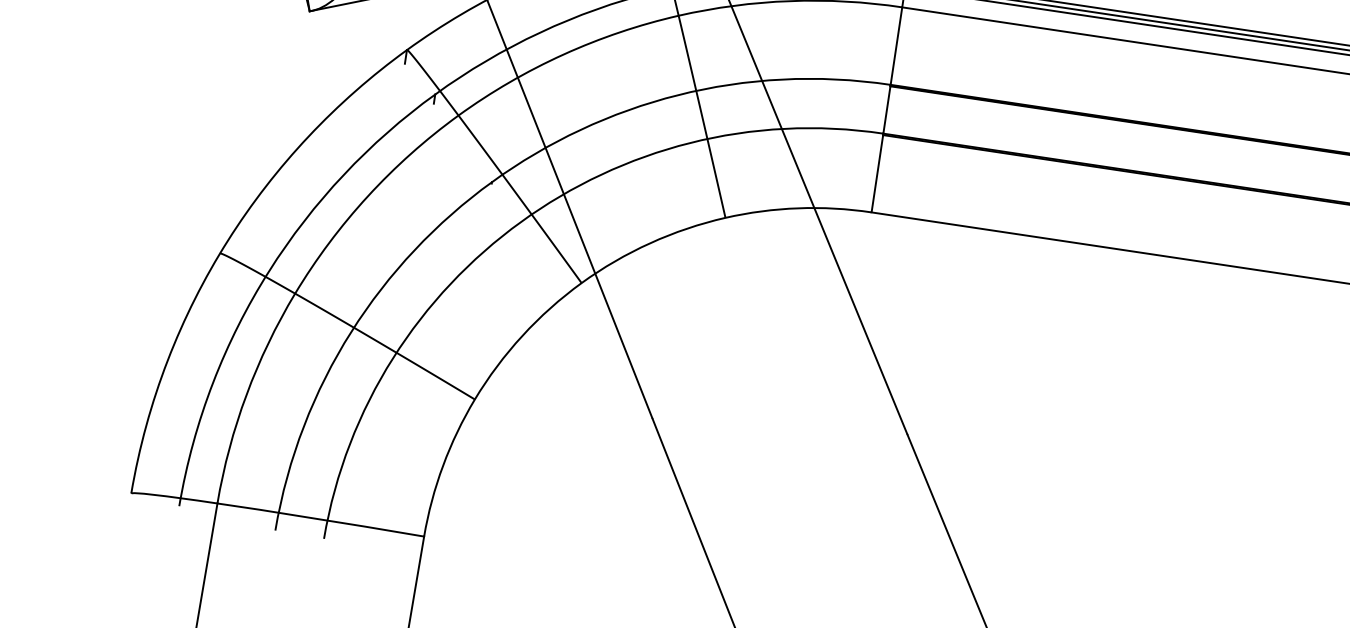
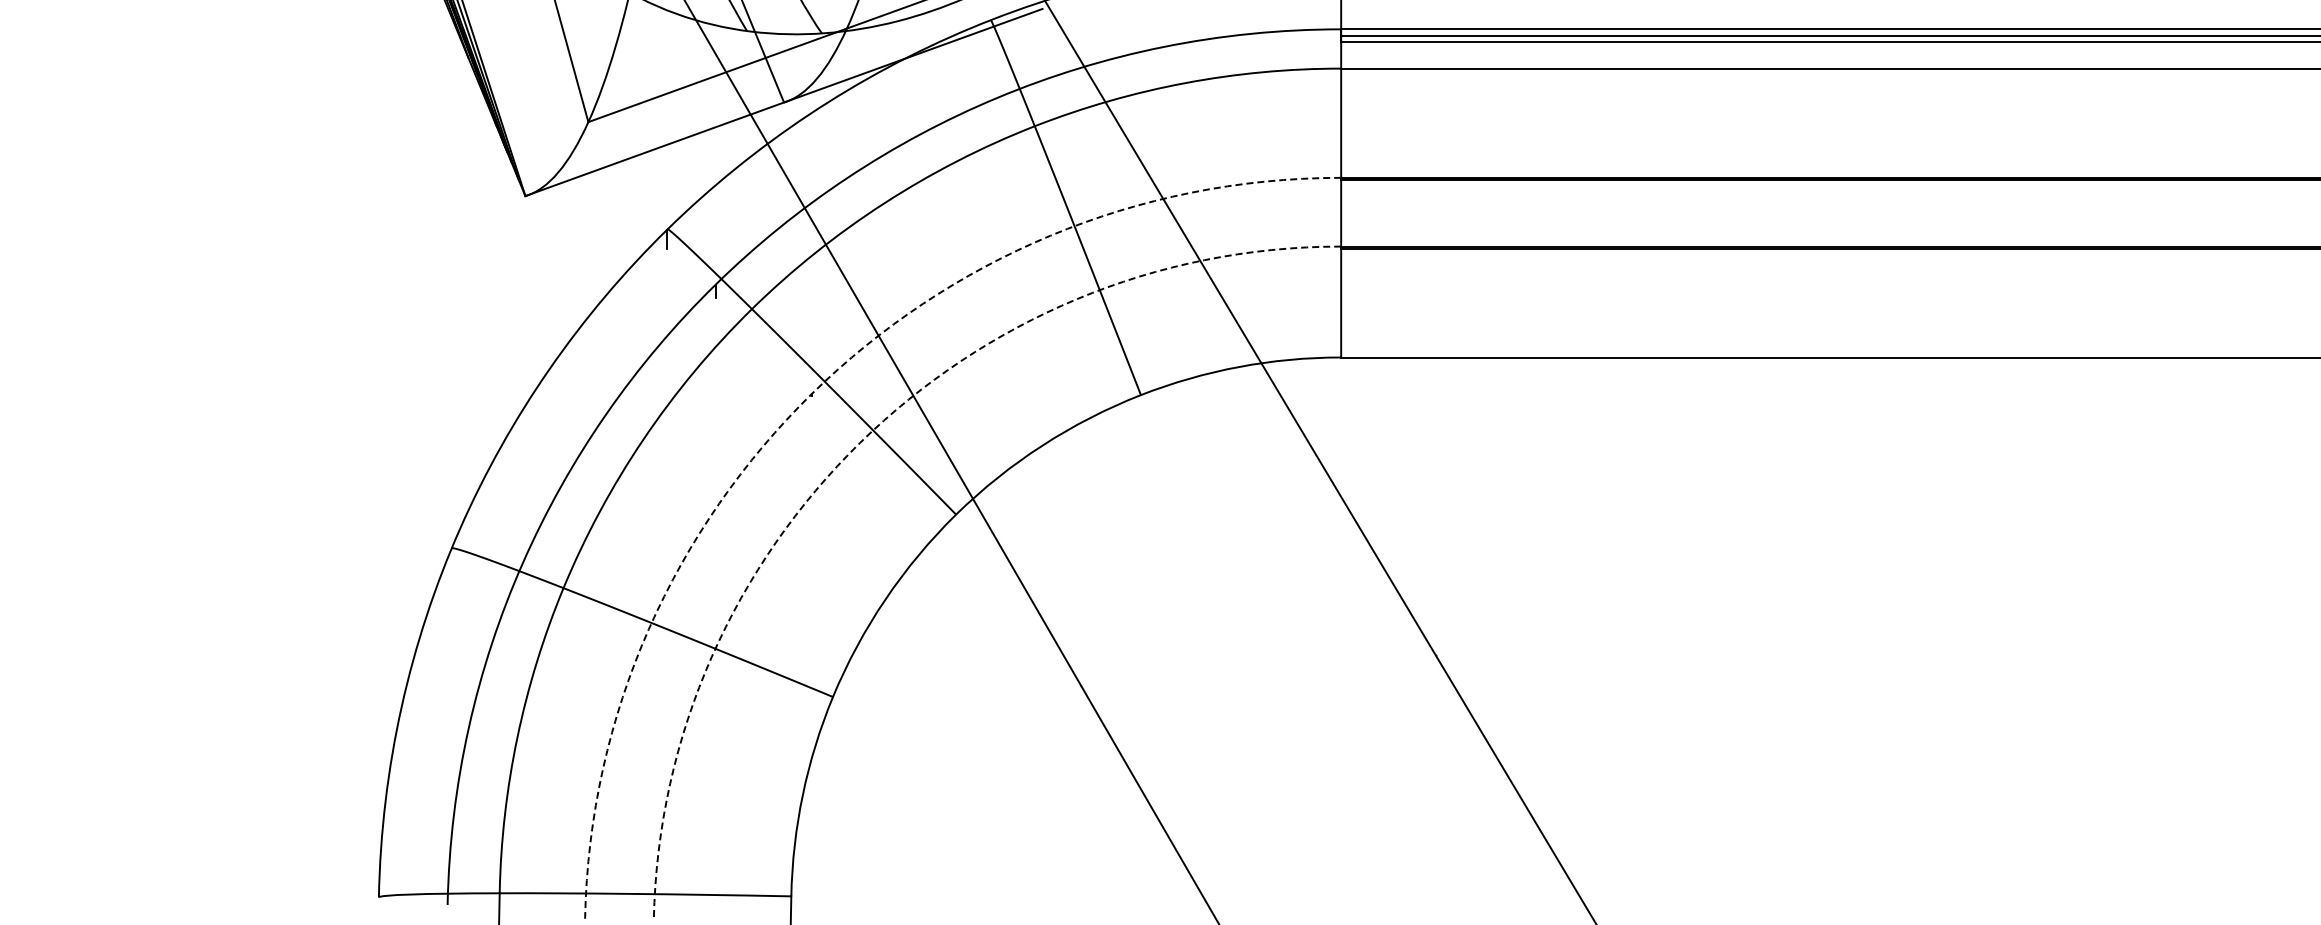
arc: (491, 181) -> (811, 393), solid -> dashed
arc: (520, 222) -> (859, 443), solid -> dashed

